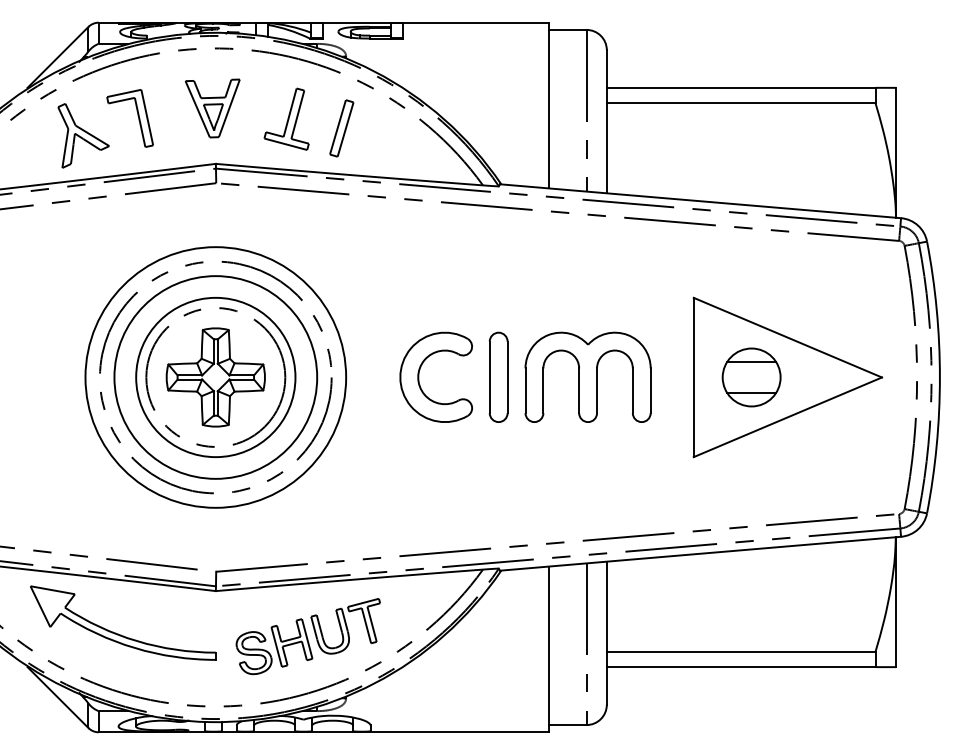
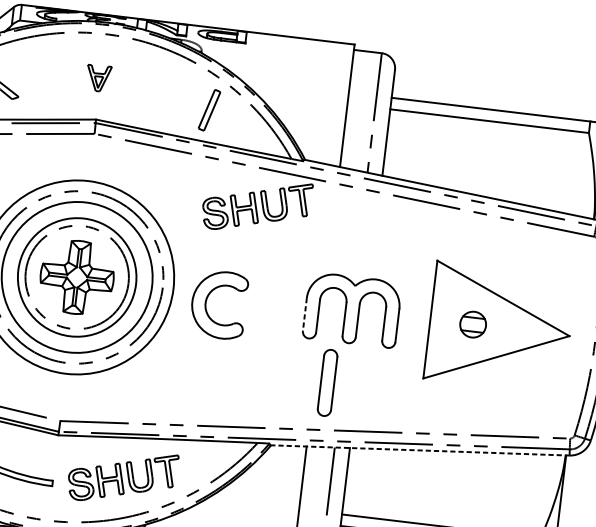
part: (212, 108) -> (98, 78), size x0.6
part: (137, 116) -> (42, 77), removed
part: (286, 118) -> (152, 92), removed
part: (341, 128) -> (209, 110), moved
part: (443, 253) -> (256, 205), added
part: (419, 376) -> (206, 302), moved
part: (498, 376) -> (327, 382), moved
part: (751, 377) -> (473, 324), size x0.6
line: (525, 391) -> (304, 315), solid -> dashed
line: (701, 553) -> (420, 450), solid -> dashed

